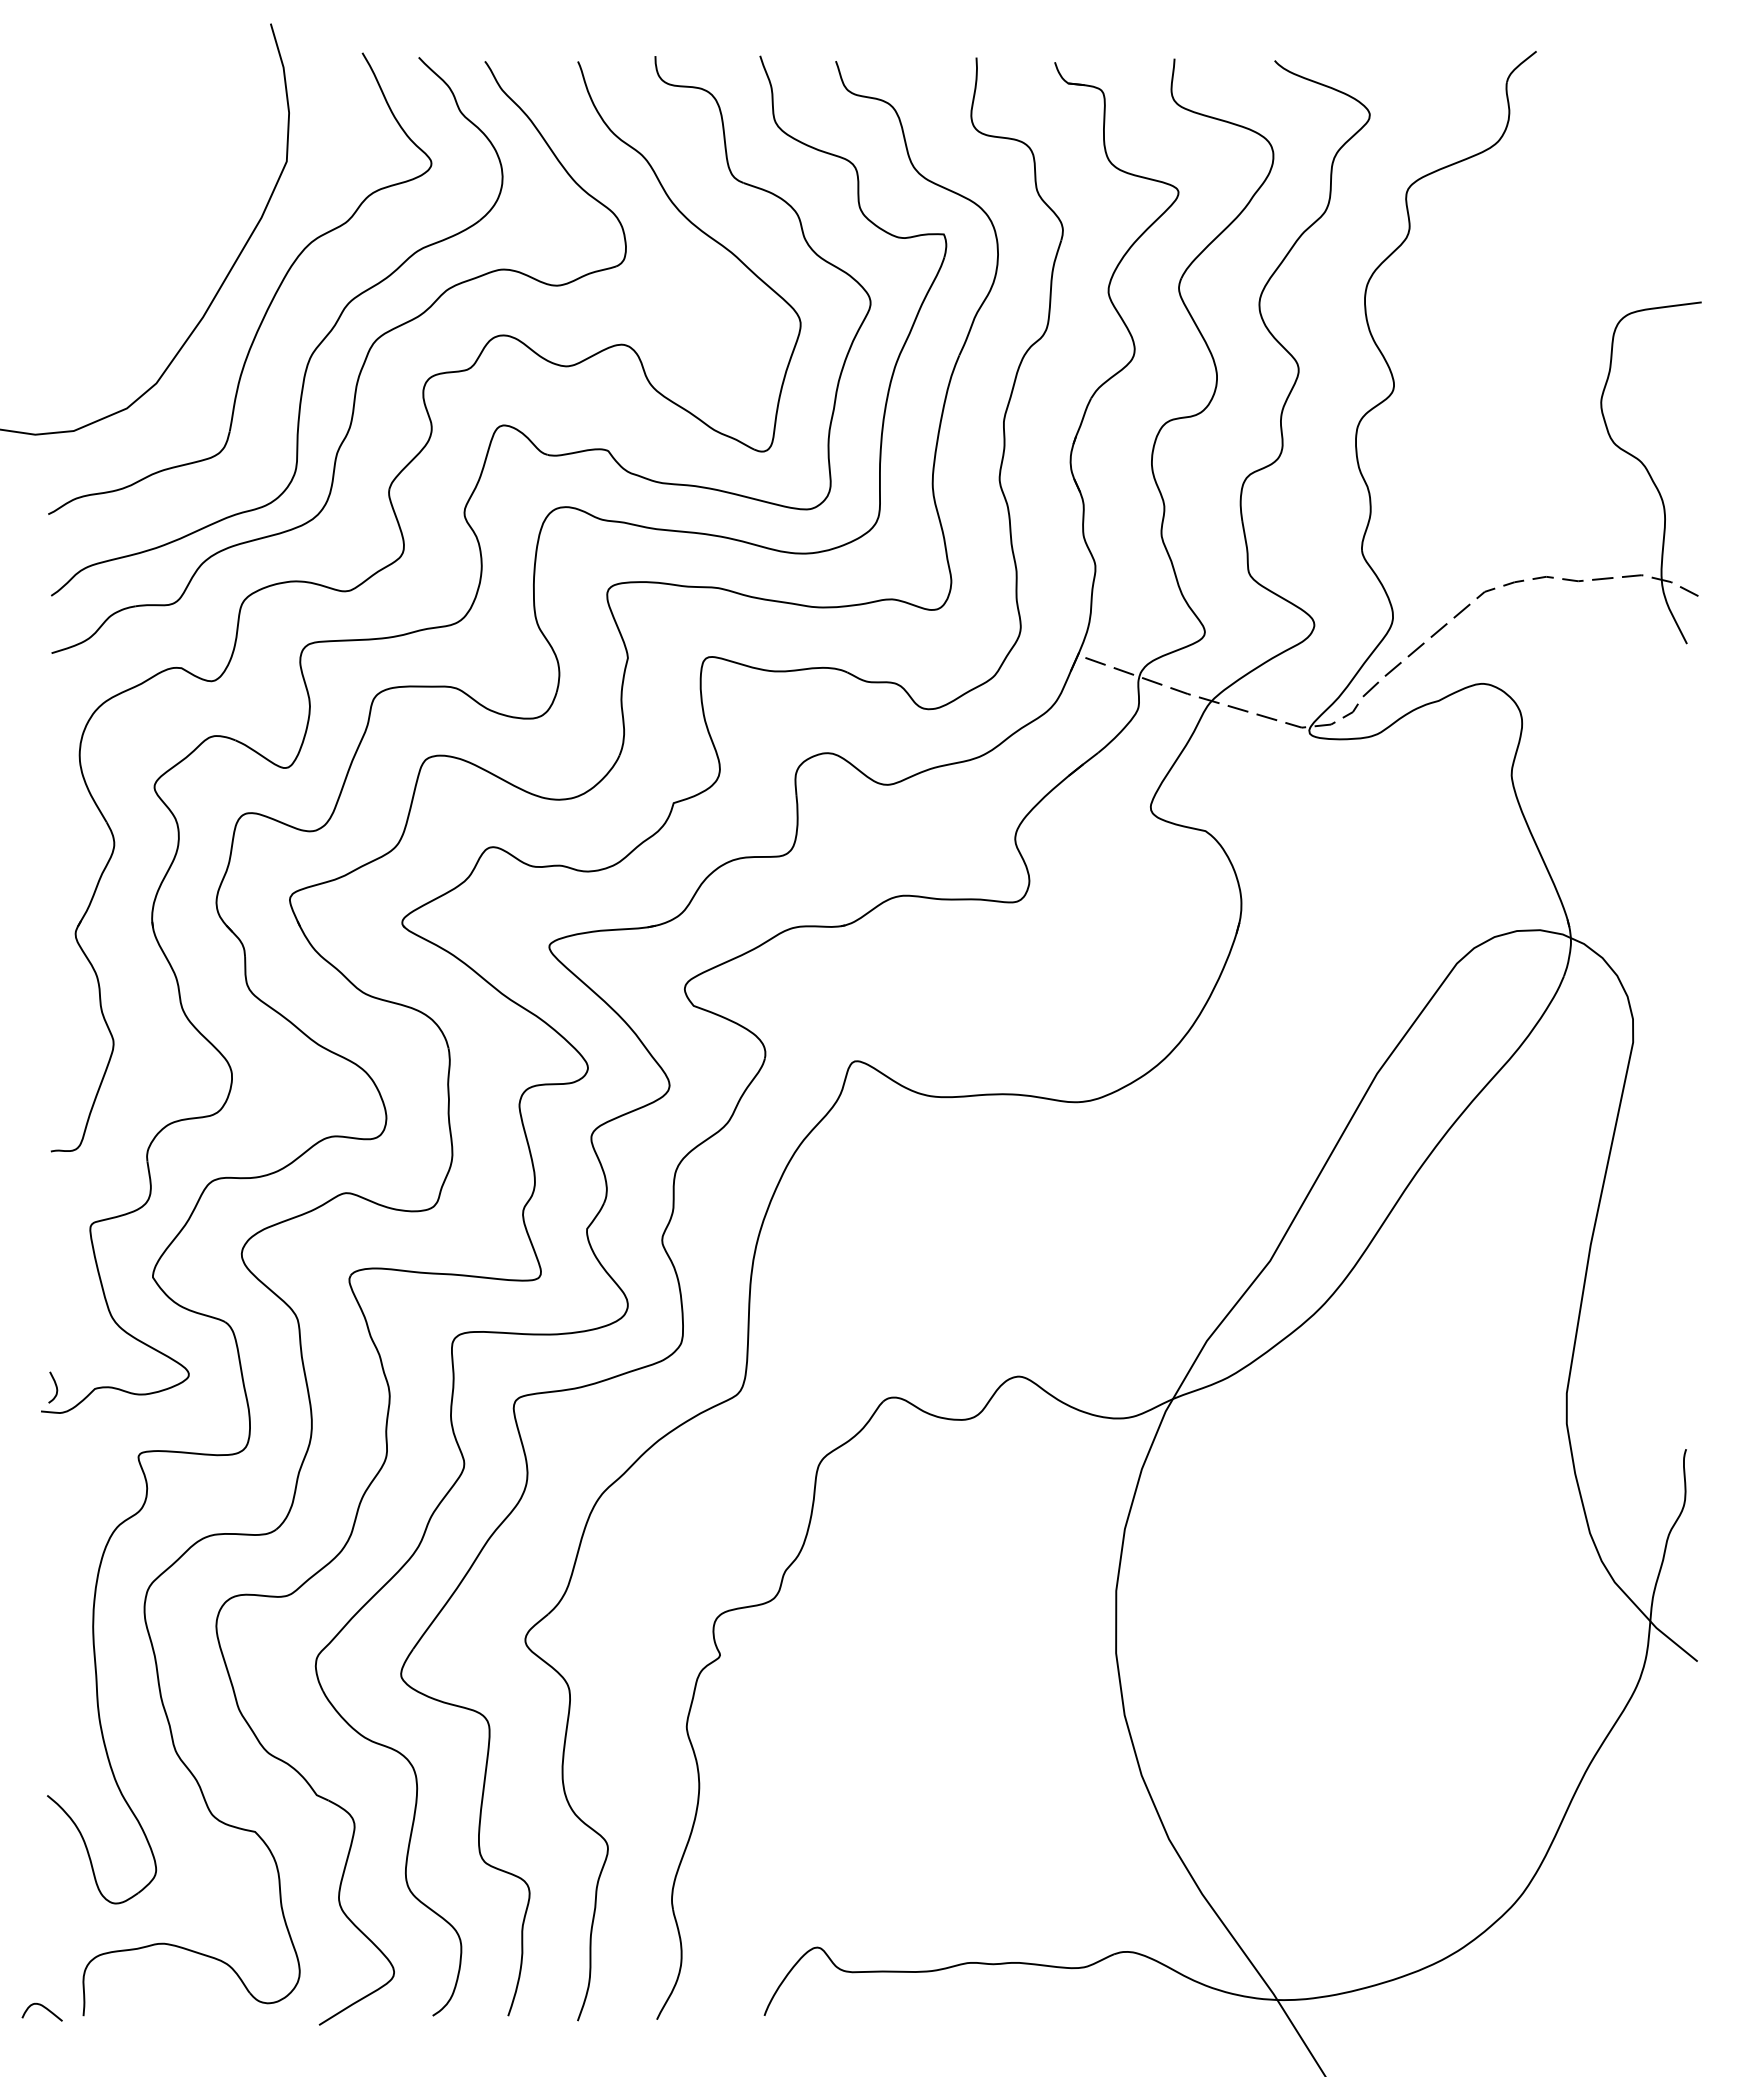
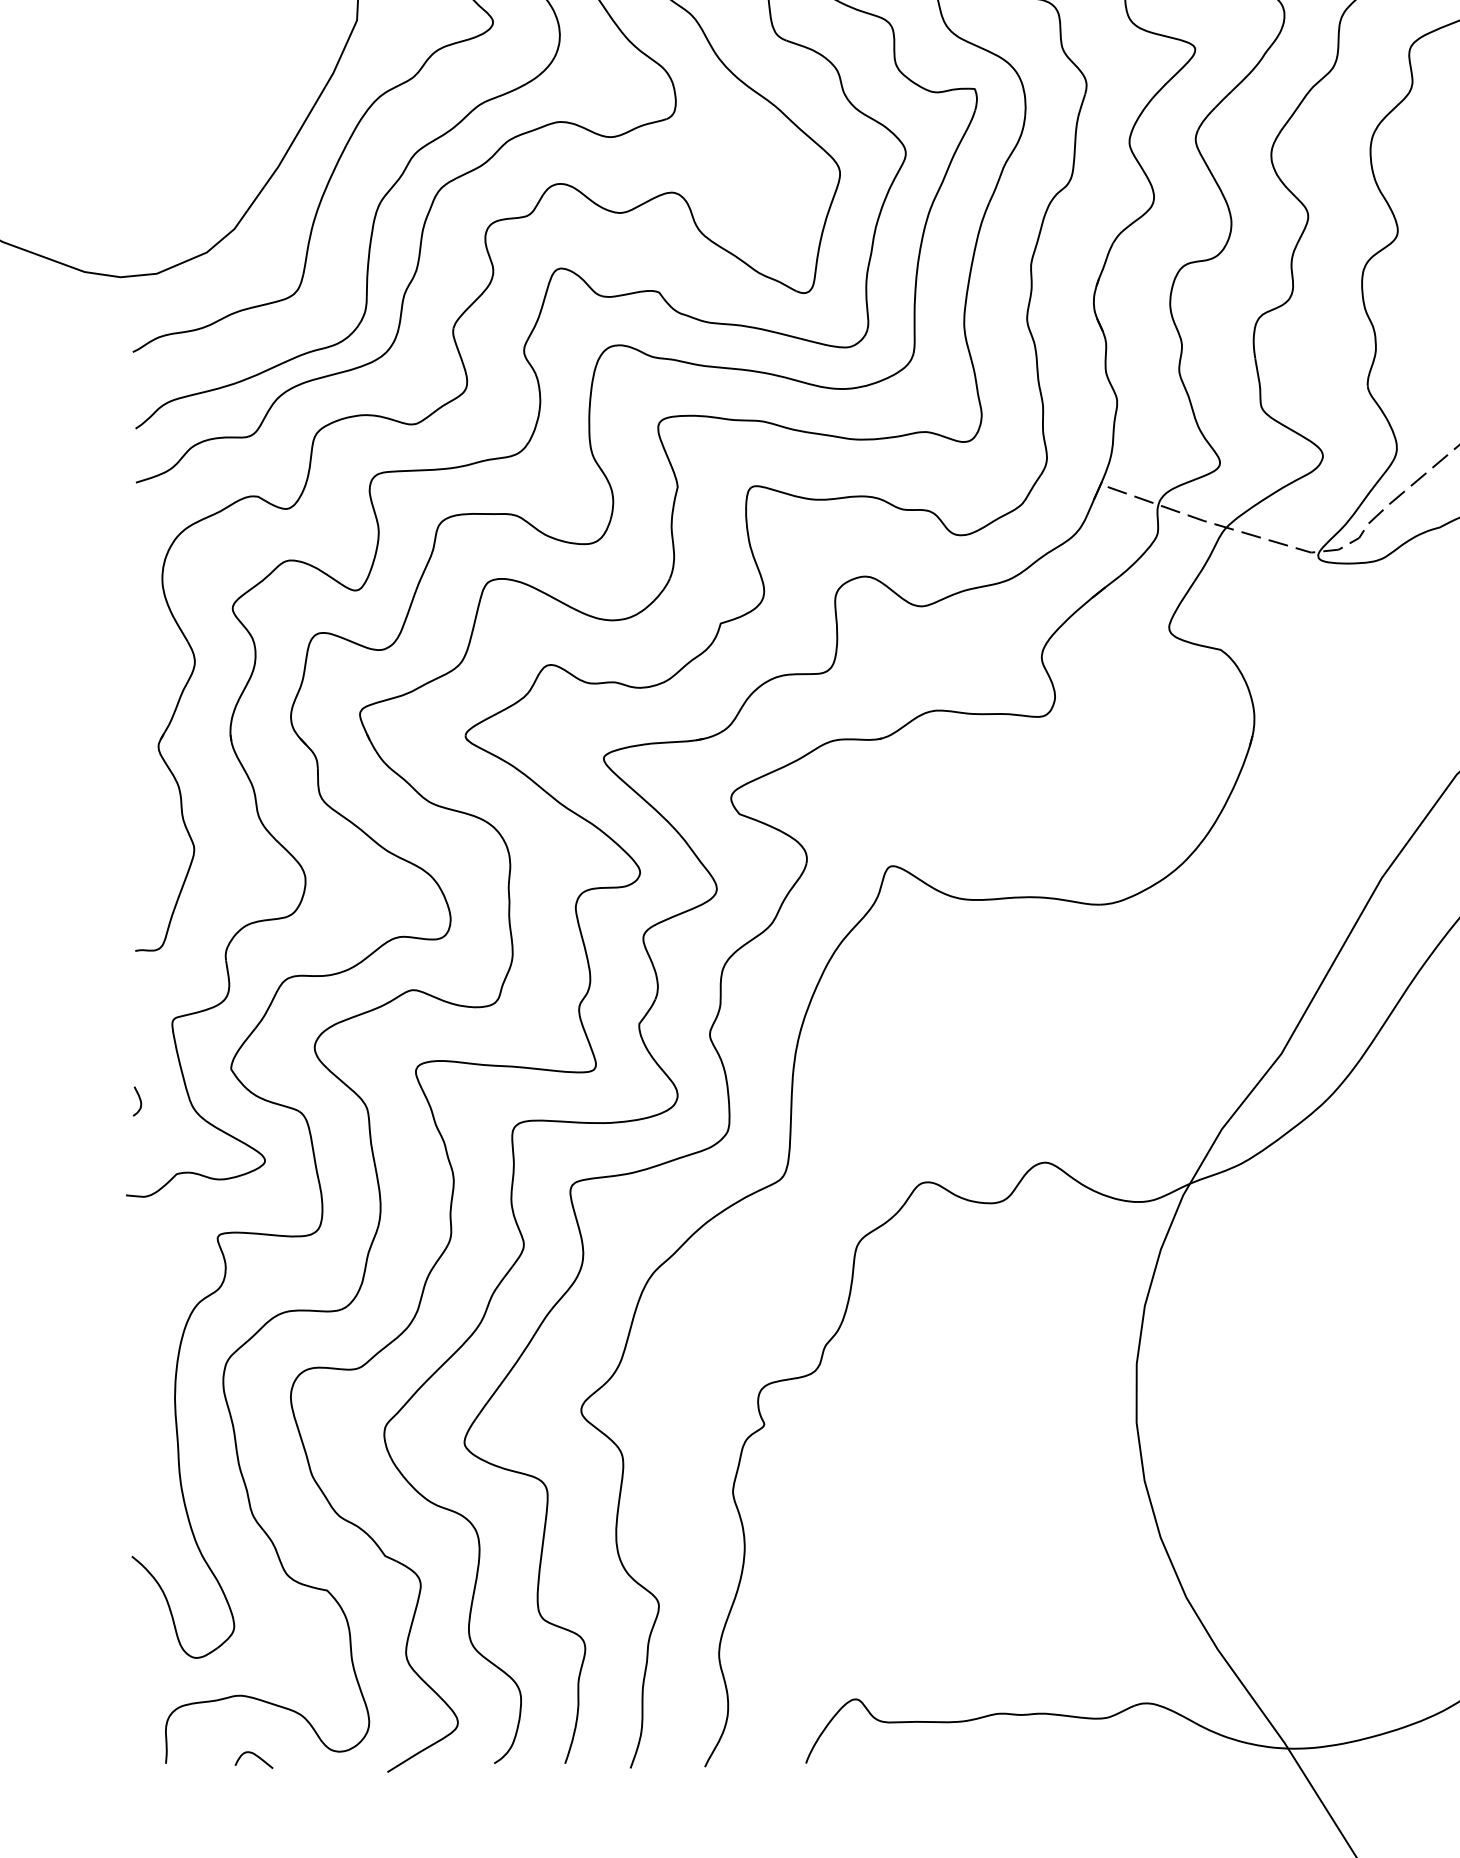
curve: (55, 1386) -> (139, 1100), moved
curve: (44, 2008) -> (256, 1756), moved

